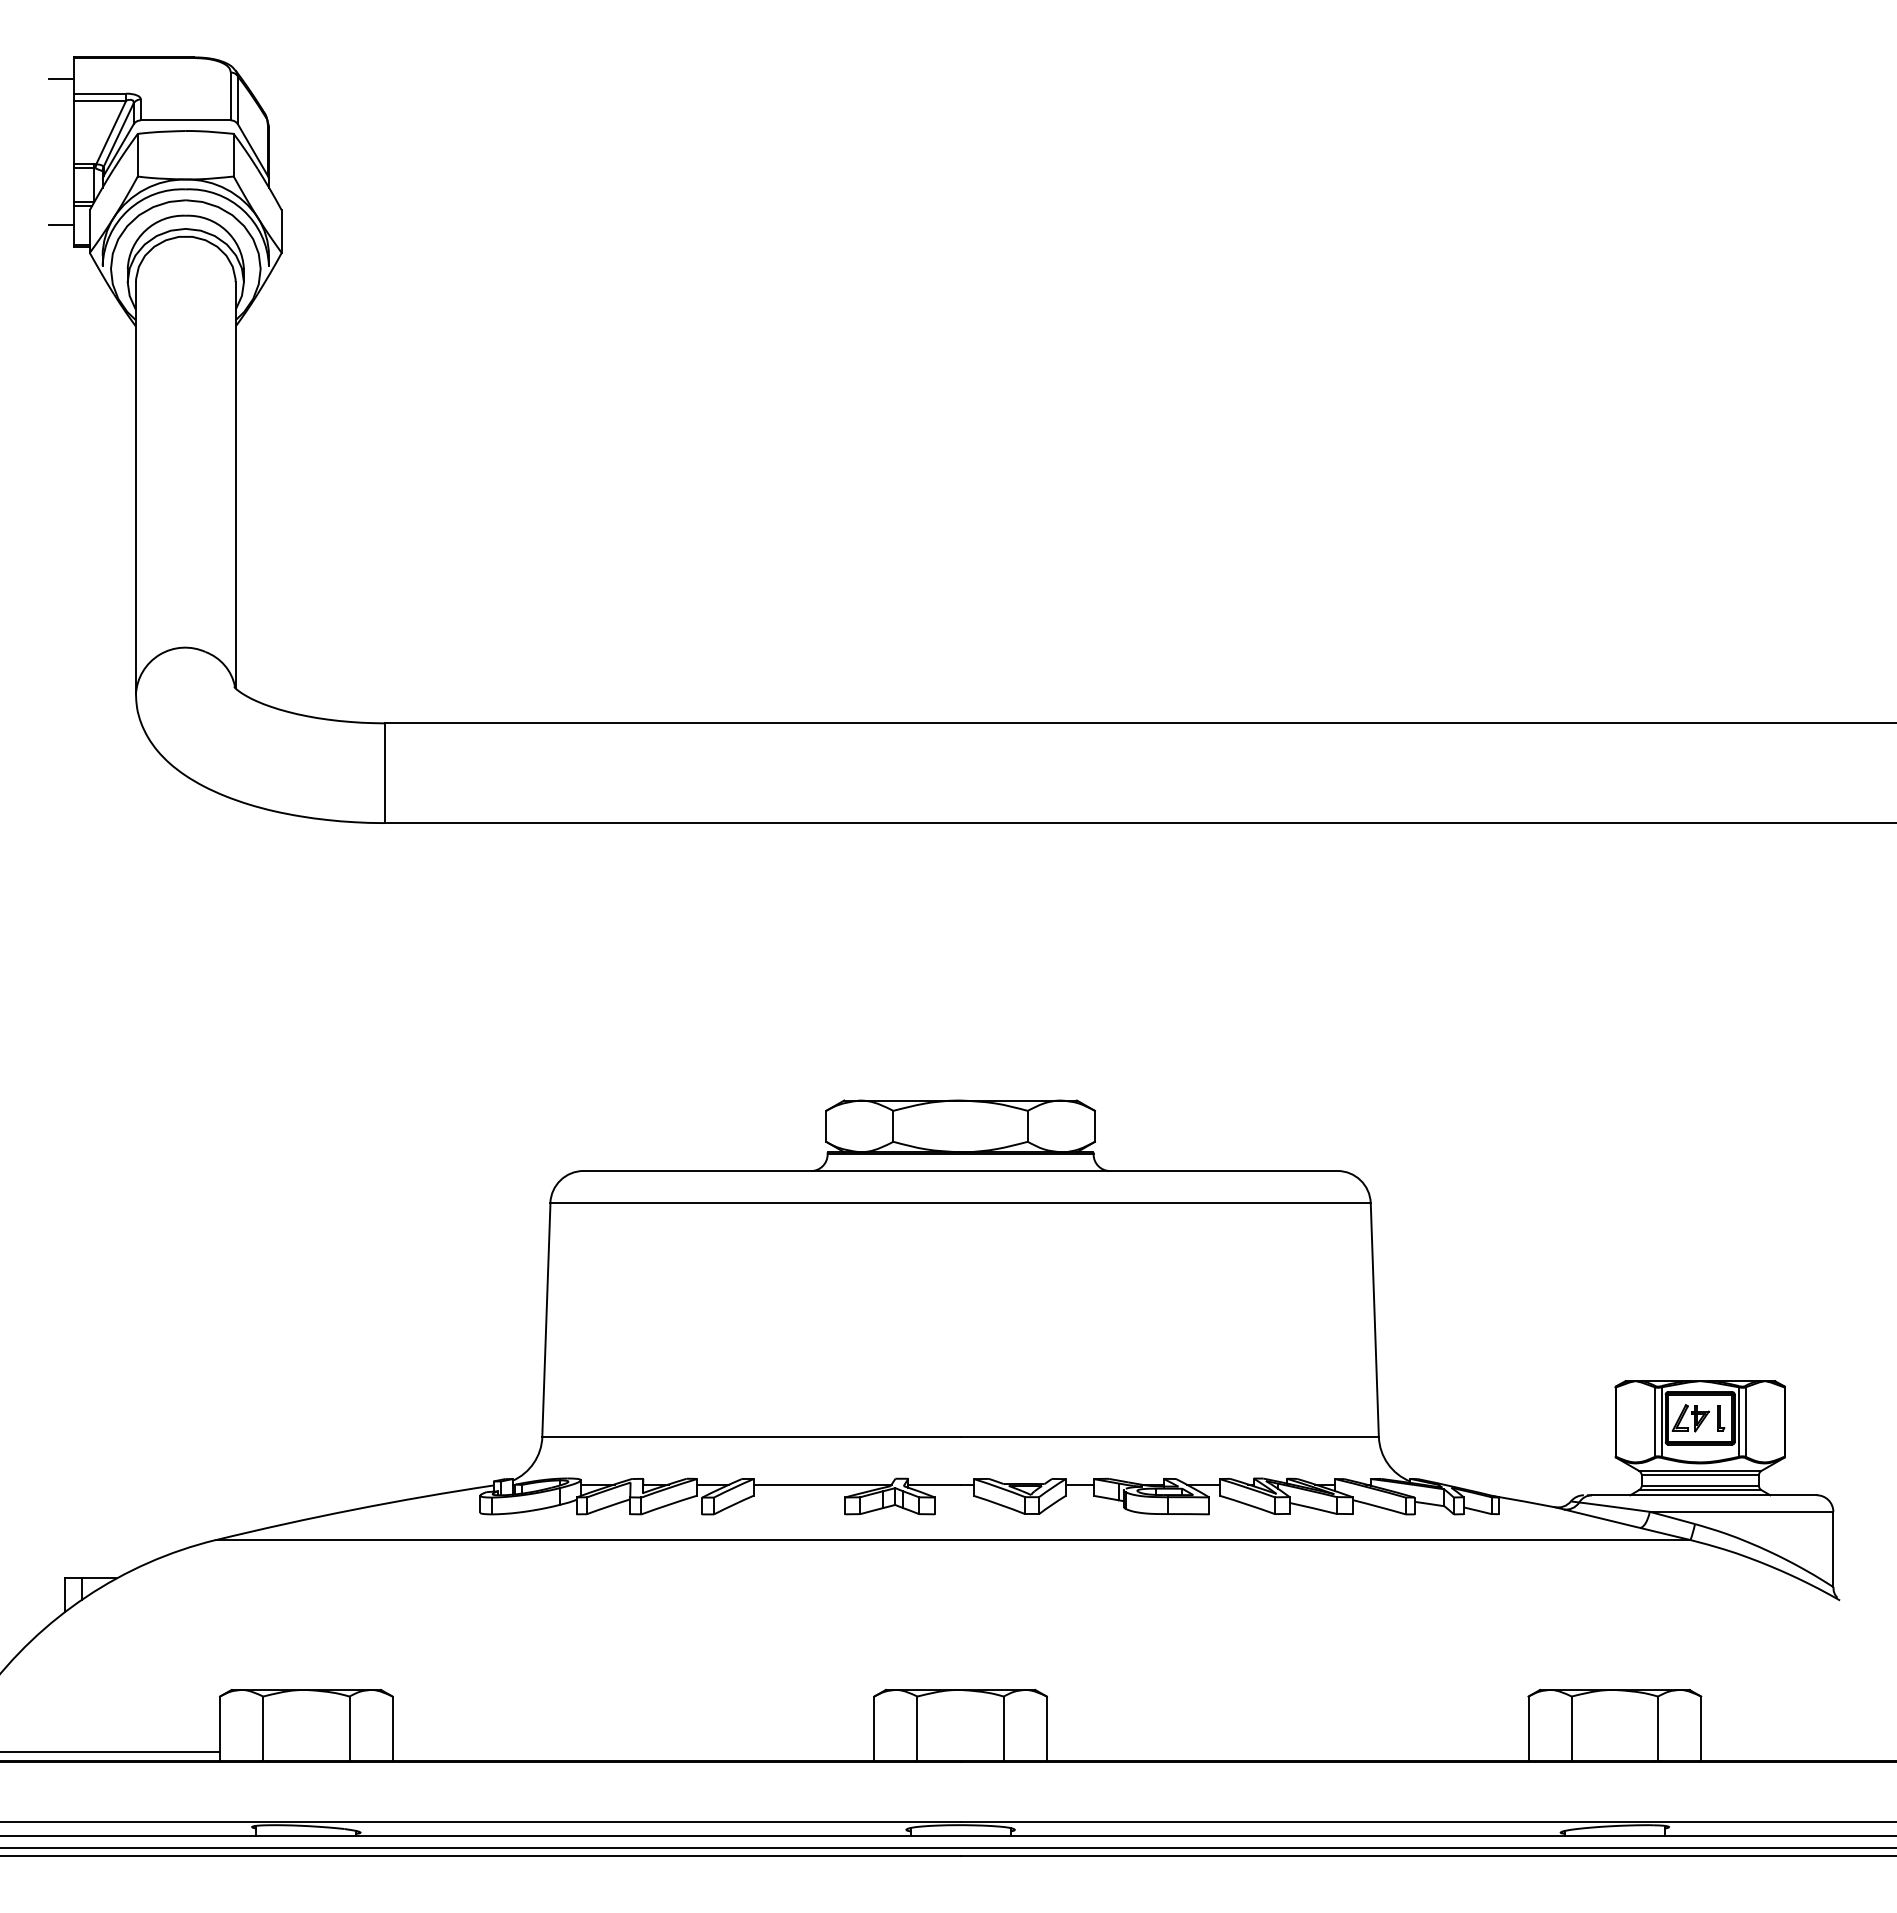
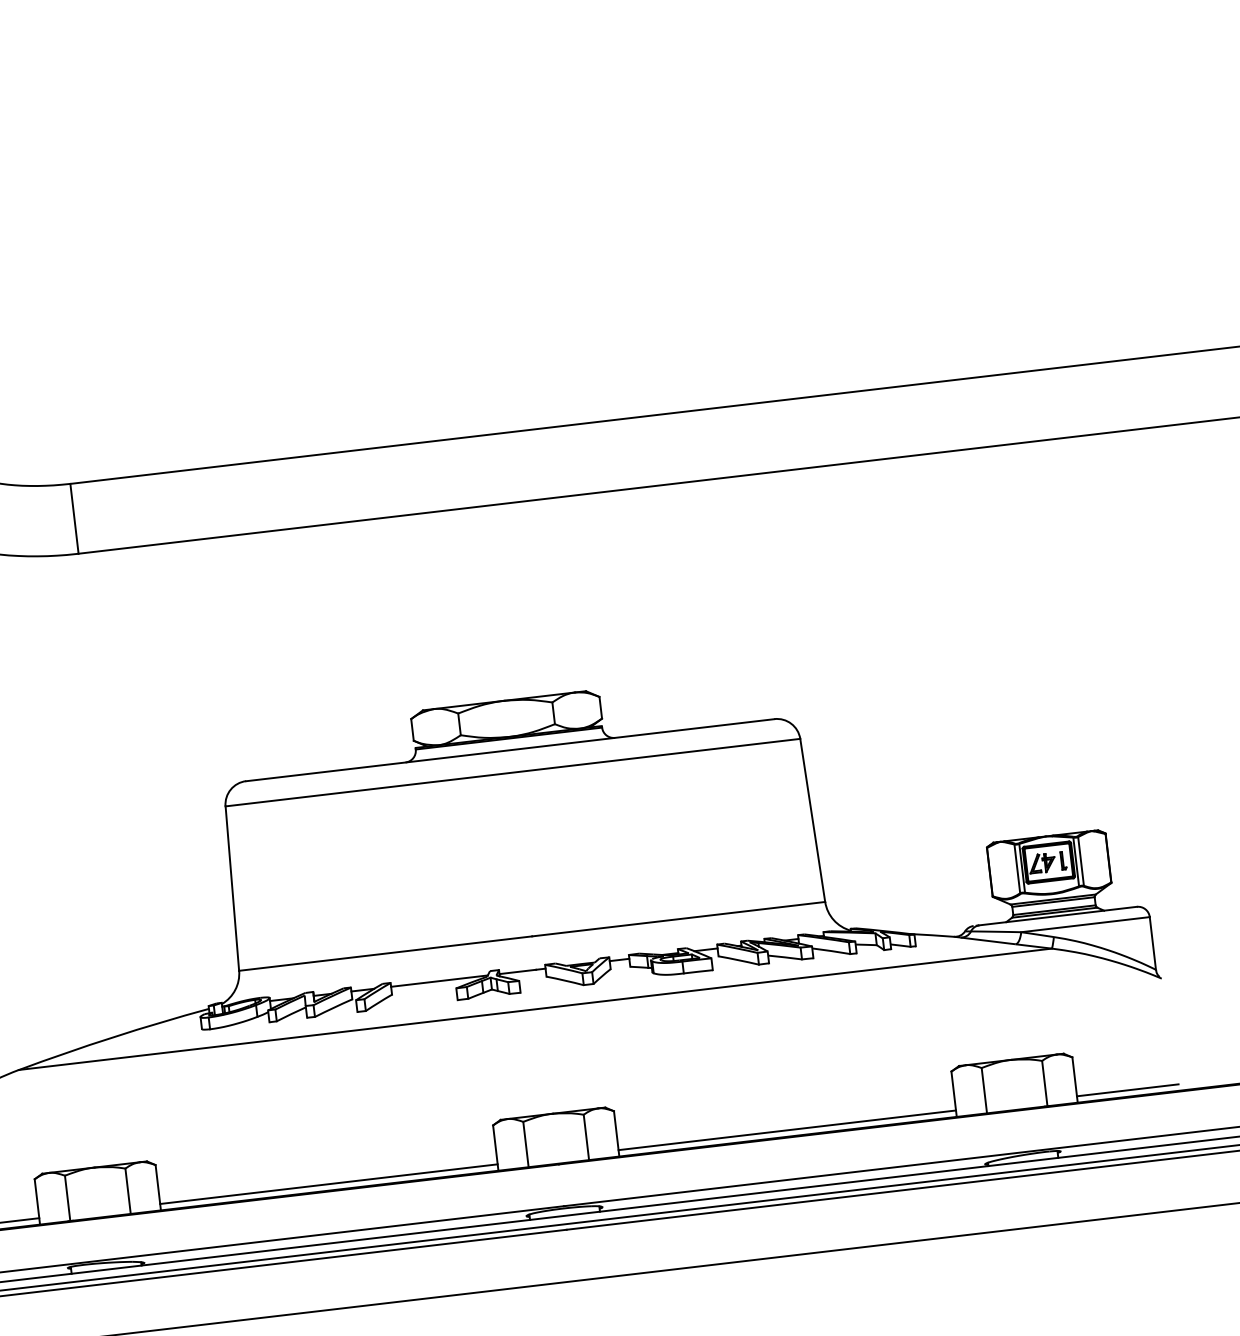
line: (633, 1752) -> (328, 1184), added
line: (1287, 1752) -> (787, 1130), added
line: (1773, 1752) -> (1127, 1090), added

